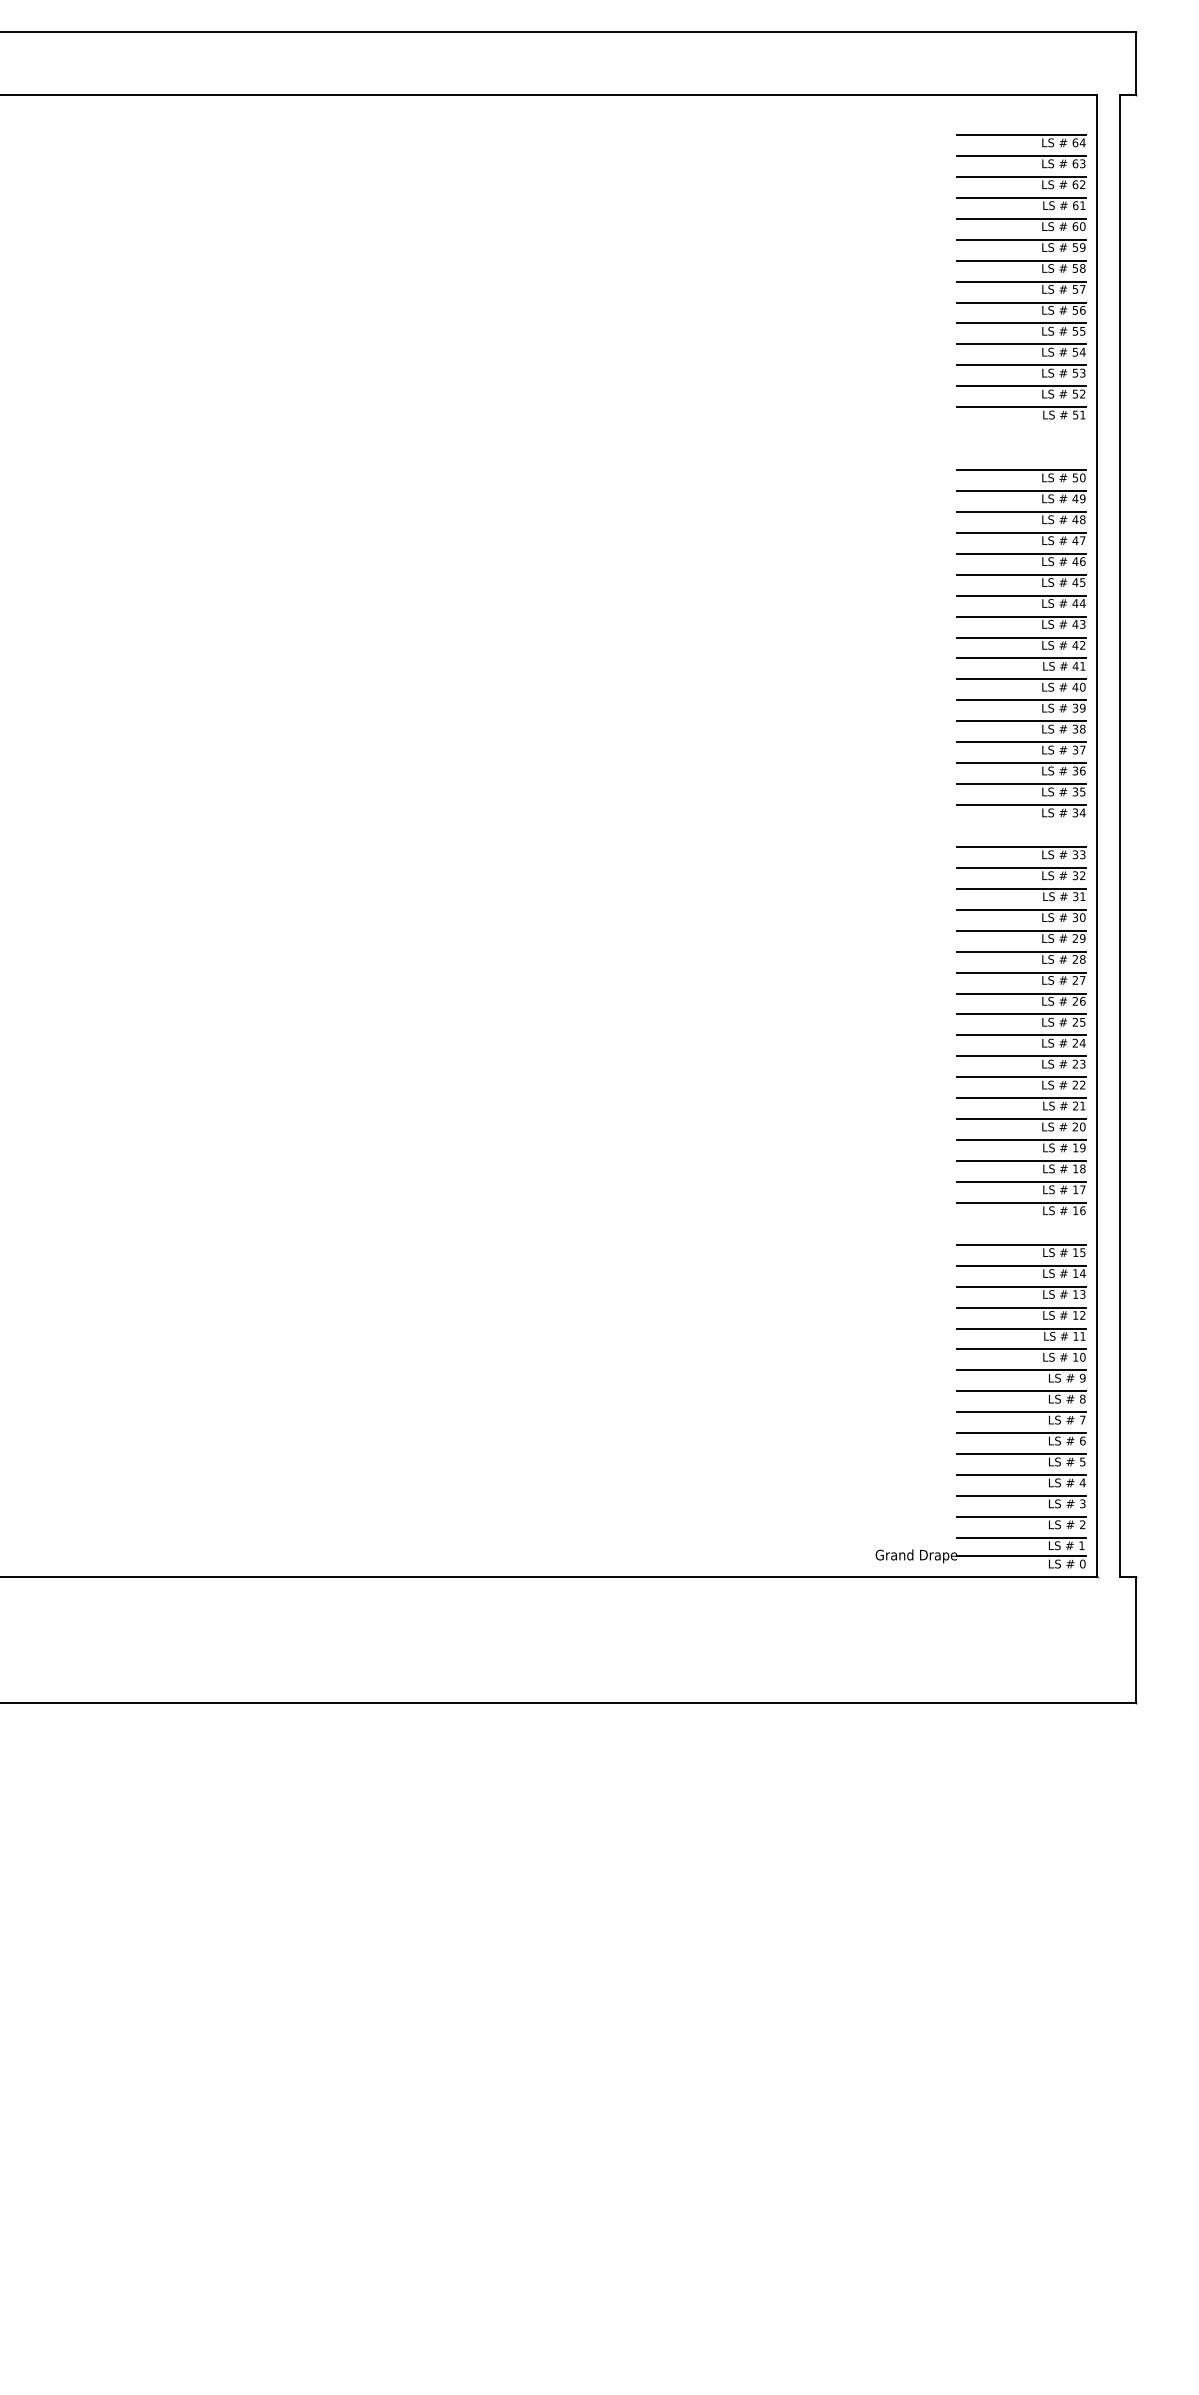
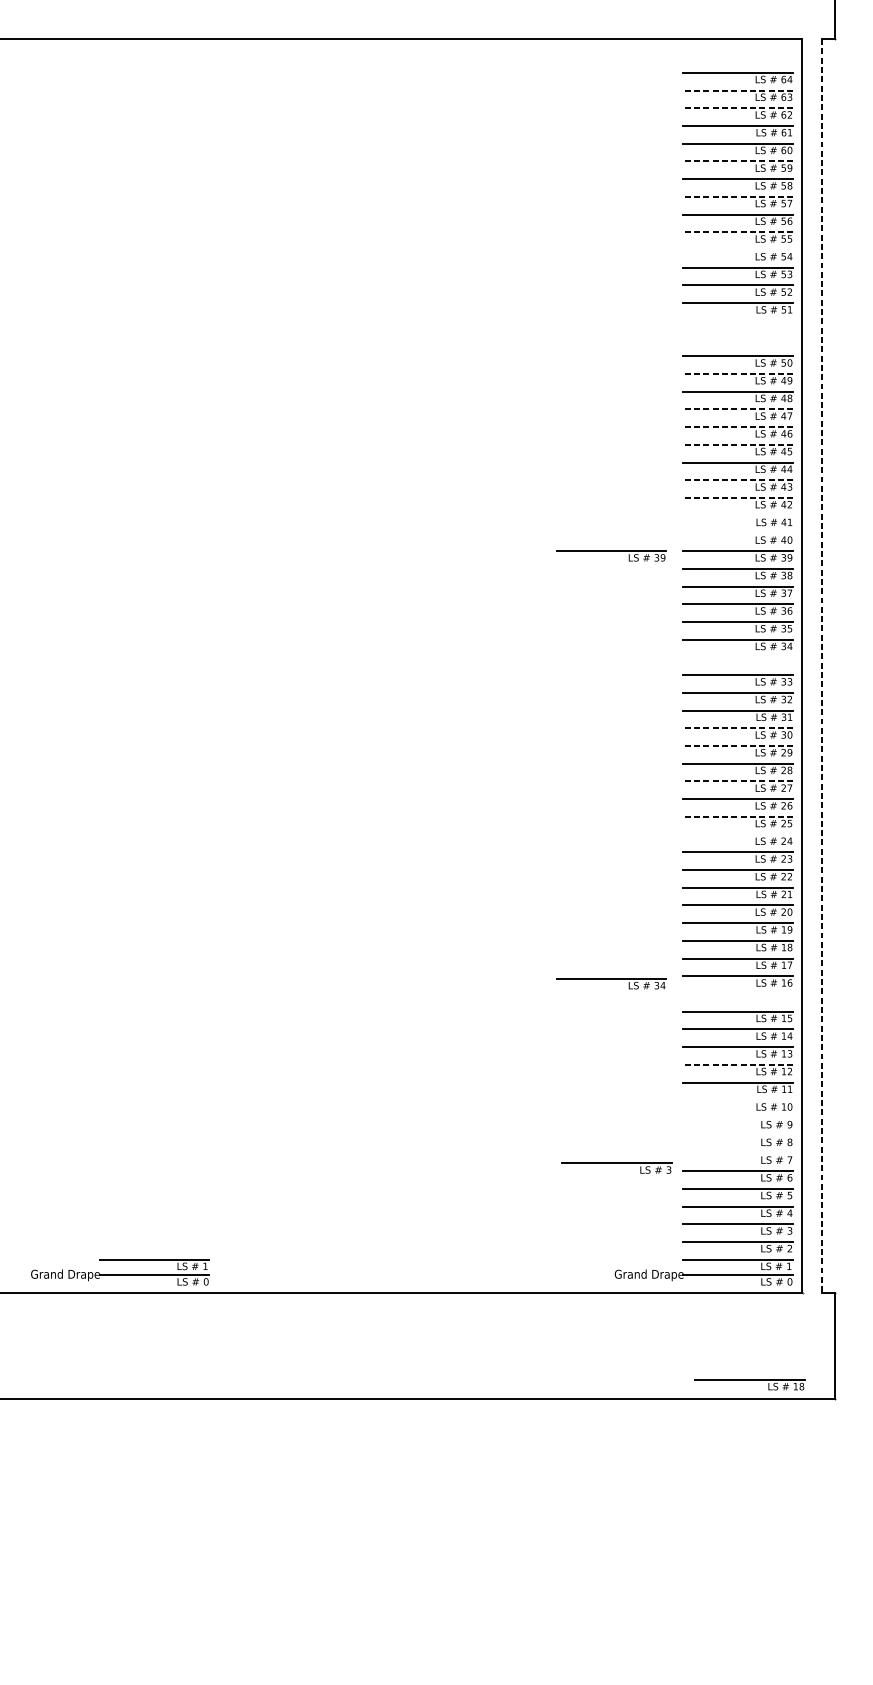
line: (1021, 155) -> (738, 90), solid -> dashed
line: (1021, 176) -> (738, 108), solid -> dashed
line: (1021, 239) -> (738, 161), solid -> dashed
line: (1021, 281) -> (738, 196), solid -> dashed
line: (1021, 323) -> (738, 232), solid -> dashed
line: (1021, 344) -> (738, 250), removed
line: (1021, 490) -> (738, 373), solid -> dashed
line: (1021, 532) -> (738, 409), solid -> dashed
line: (1021, 553) -> (738, 426), solid -> dashed
line: (1021, 574) -> (738, 444), solid -> dashed
line: (1021, 616) -> (738, 480), solid -> dashed
line: (1021, 637) -> (738, 498), solid -> dashed
line: (1021, 658) -> (738, 515), removed
line: (1021, 679) -> (738, 533), removed
part: (871, 705) -> (611, 555), added
line: (1120, 836) -> (821, 666), solid -> dashed
line: (1021, 909) -> (738, 728), solid -> dashed
line: (1021, 930) -> (738, 745), solid -> dashed
line: (1021, 972) -> (738, 781), solid -> dashed
line: (1021, 1014) -> (738, 816), solid -> dashed
line: (1021, 1035) -> (738, 834), removed
part: (871, 1211) -> (611, 983), added
line: (1021, 1307) -> (738, 1064), solid -> dashed
line: (1021, 1349) -> (738, 1100), removed
line: (1021, 1370) -> (738, 1118), removed
line: (1021, 1391) -> (738, 1135), removed
line: (1021, 1412) -> (738, 1153), removed
part: (878, 1429) -> (617, 1168), added
part: (290, 1552) -> (119, 1272), added
part: (1035, 1685) -> (749, 1384), added

